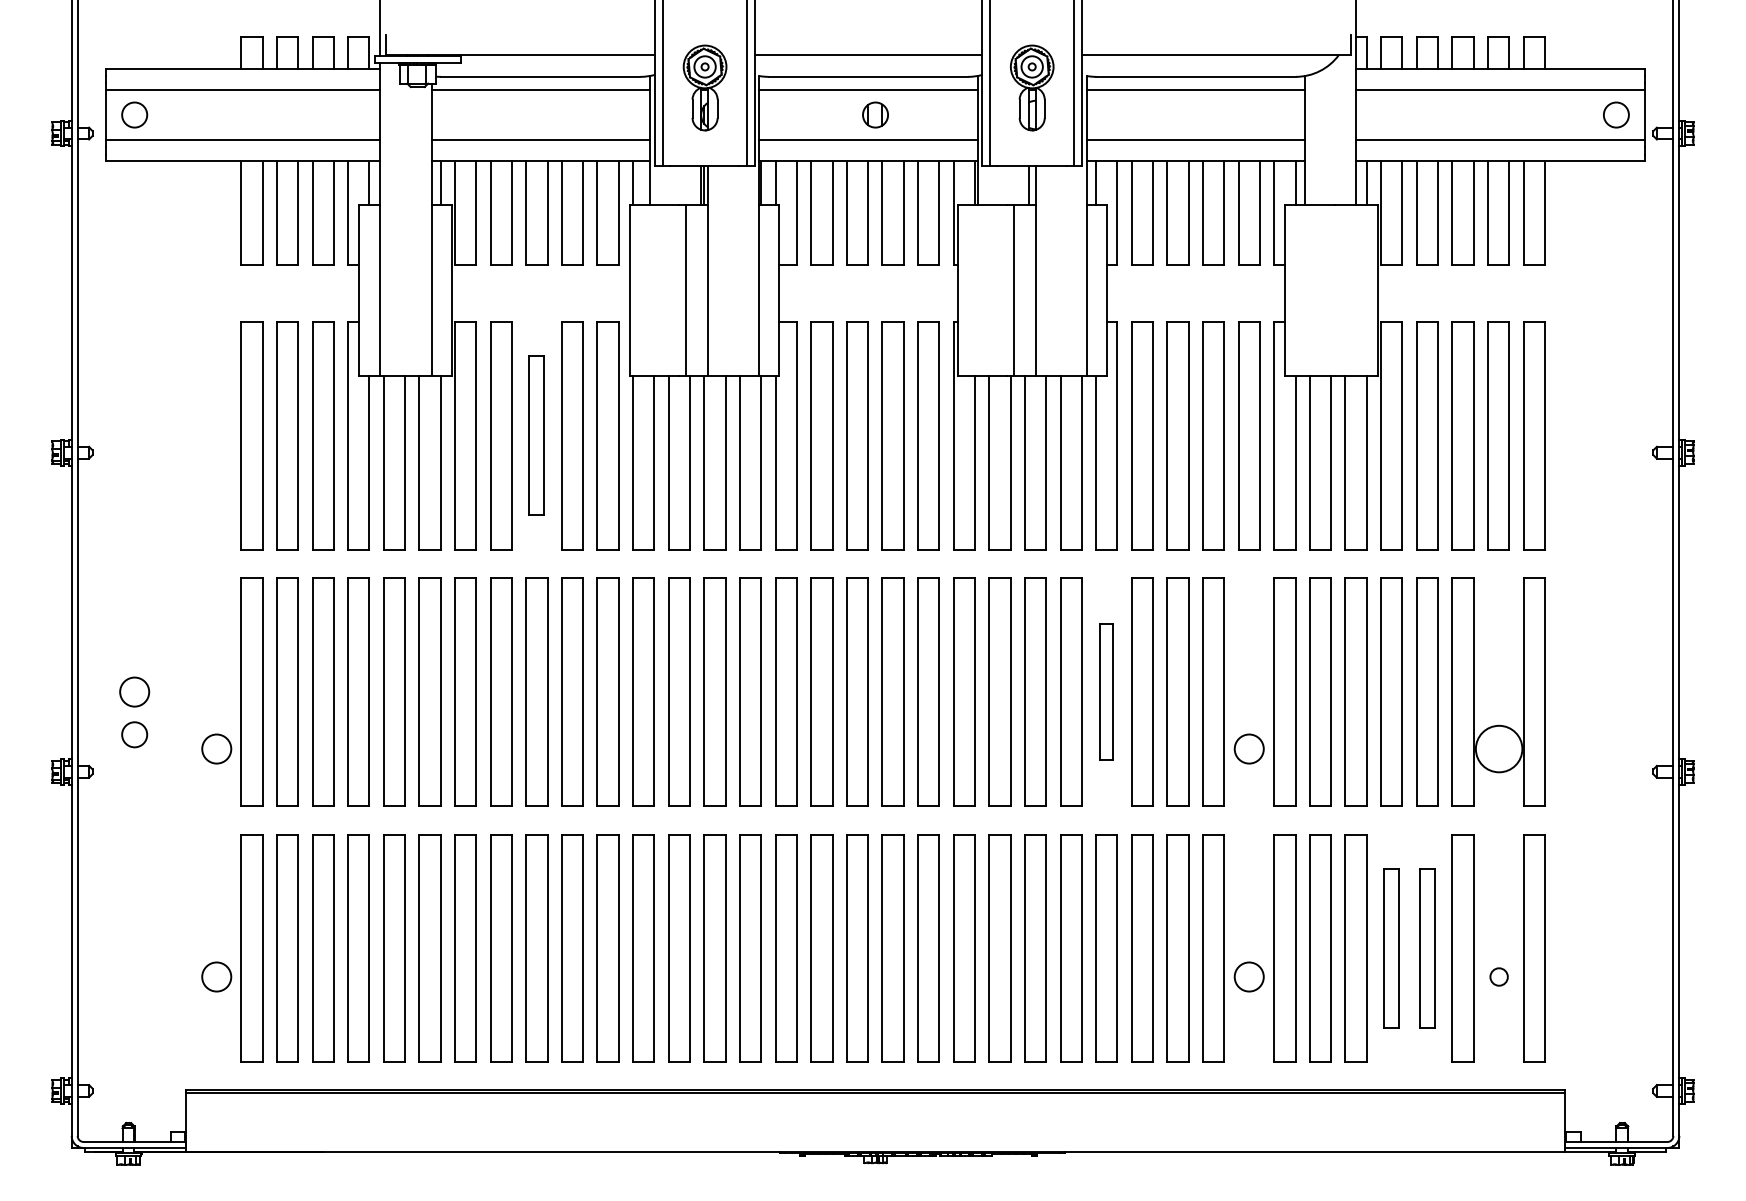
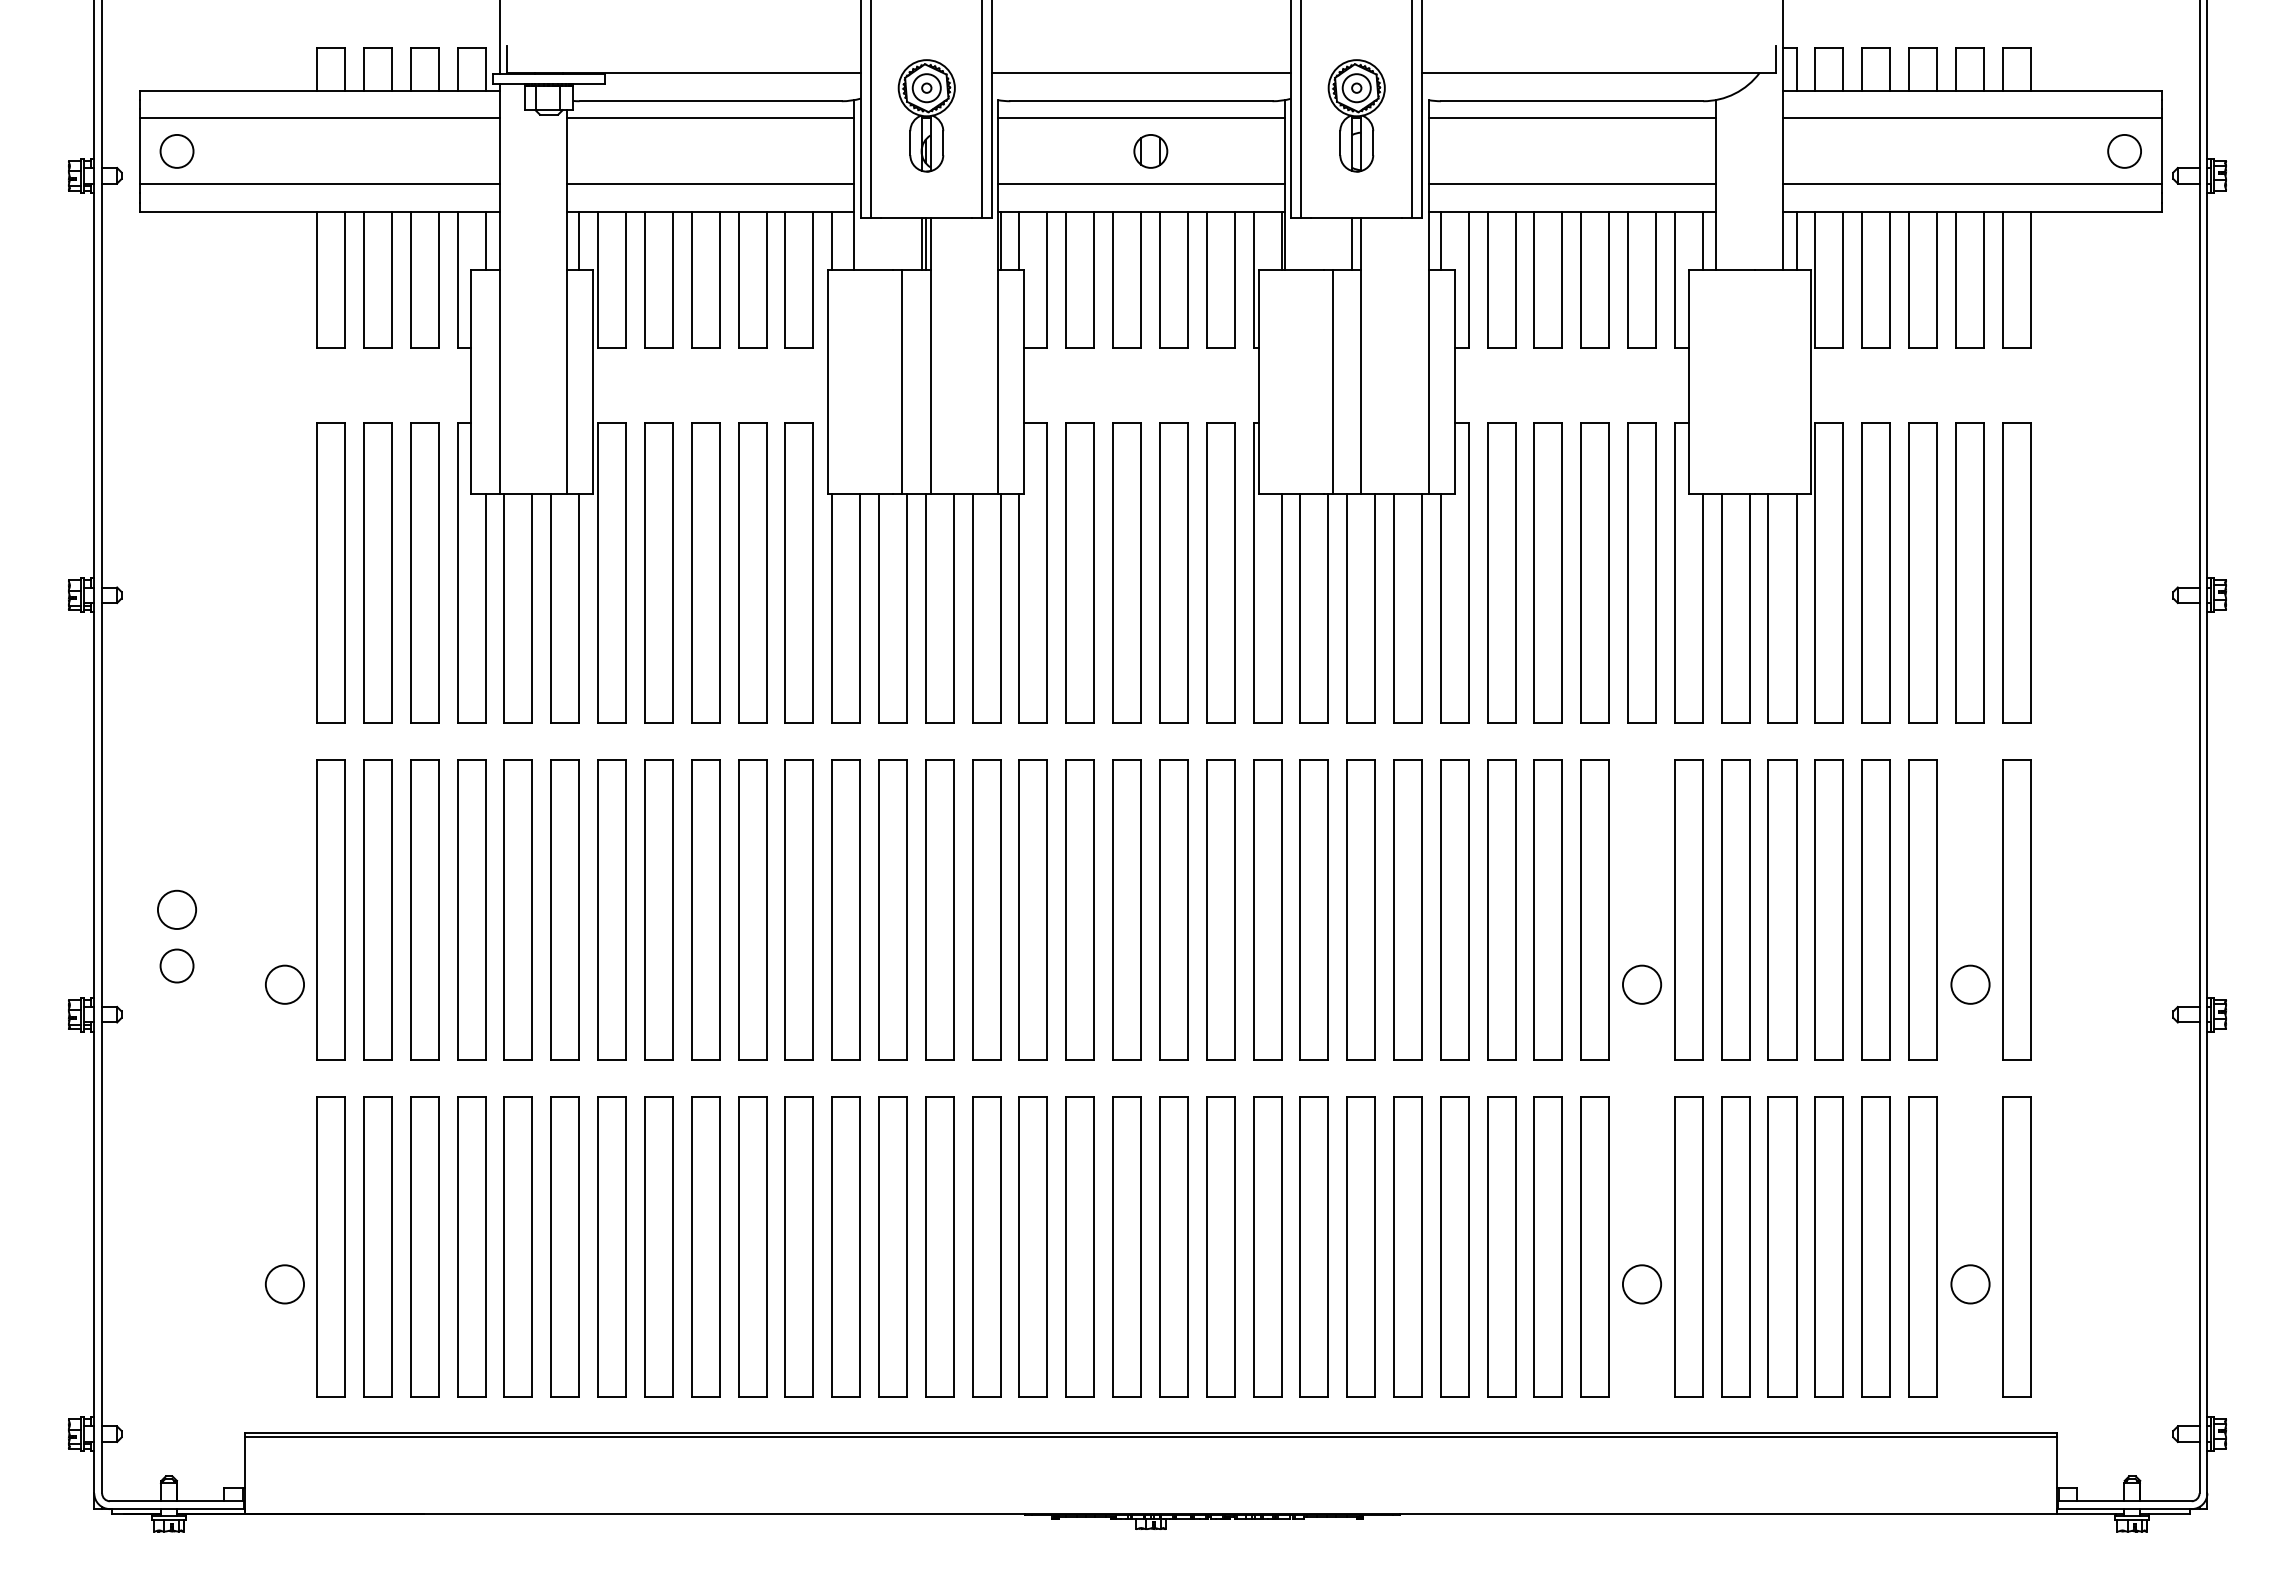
part: (536, 435) -> (705, 572), size x1.43
part: (1106, 691) -> (1454, 909), size x1.67
circle: (1499, 748) -> (1970, 984), size x0.62
part: (1391, 948) -> (1828, 1246), size x1.43
part: (1426, 948) -> (1875, 1246), size x1.43
circle: (1499, 977) -> (1970, 1284), size x1.67

